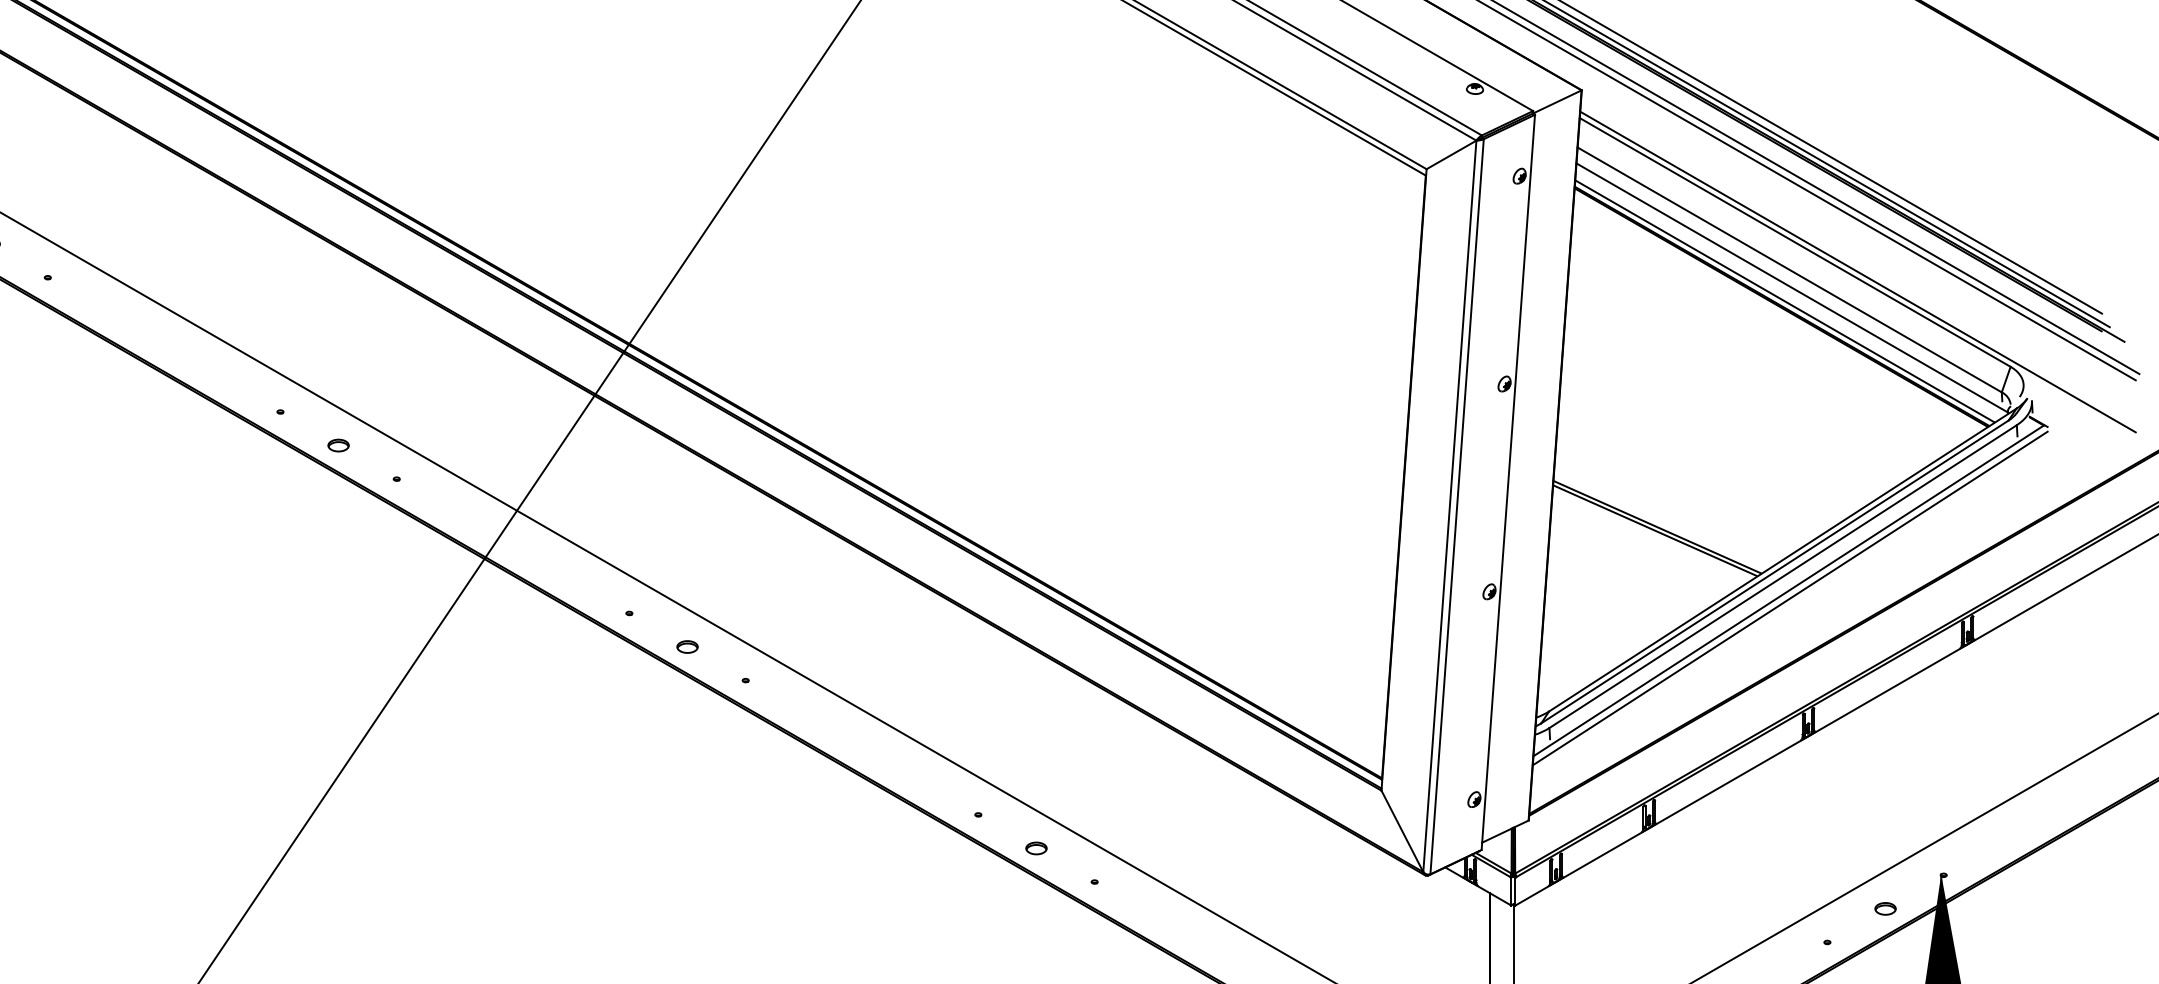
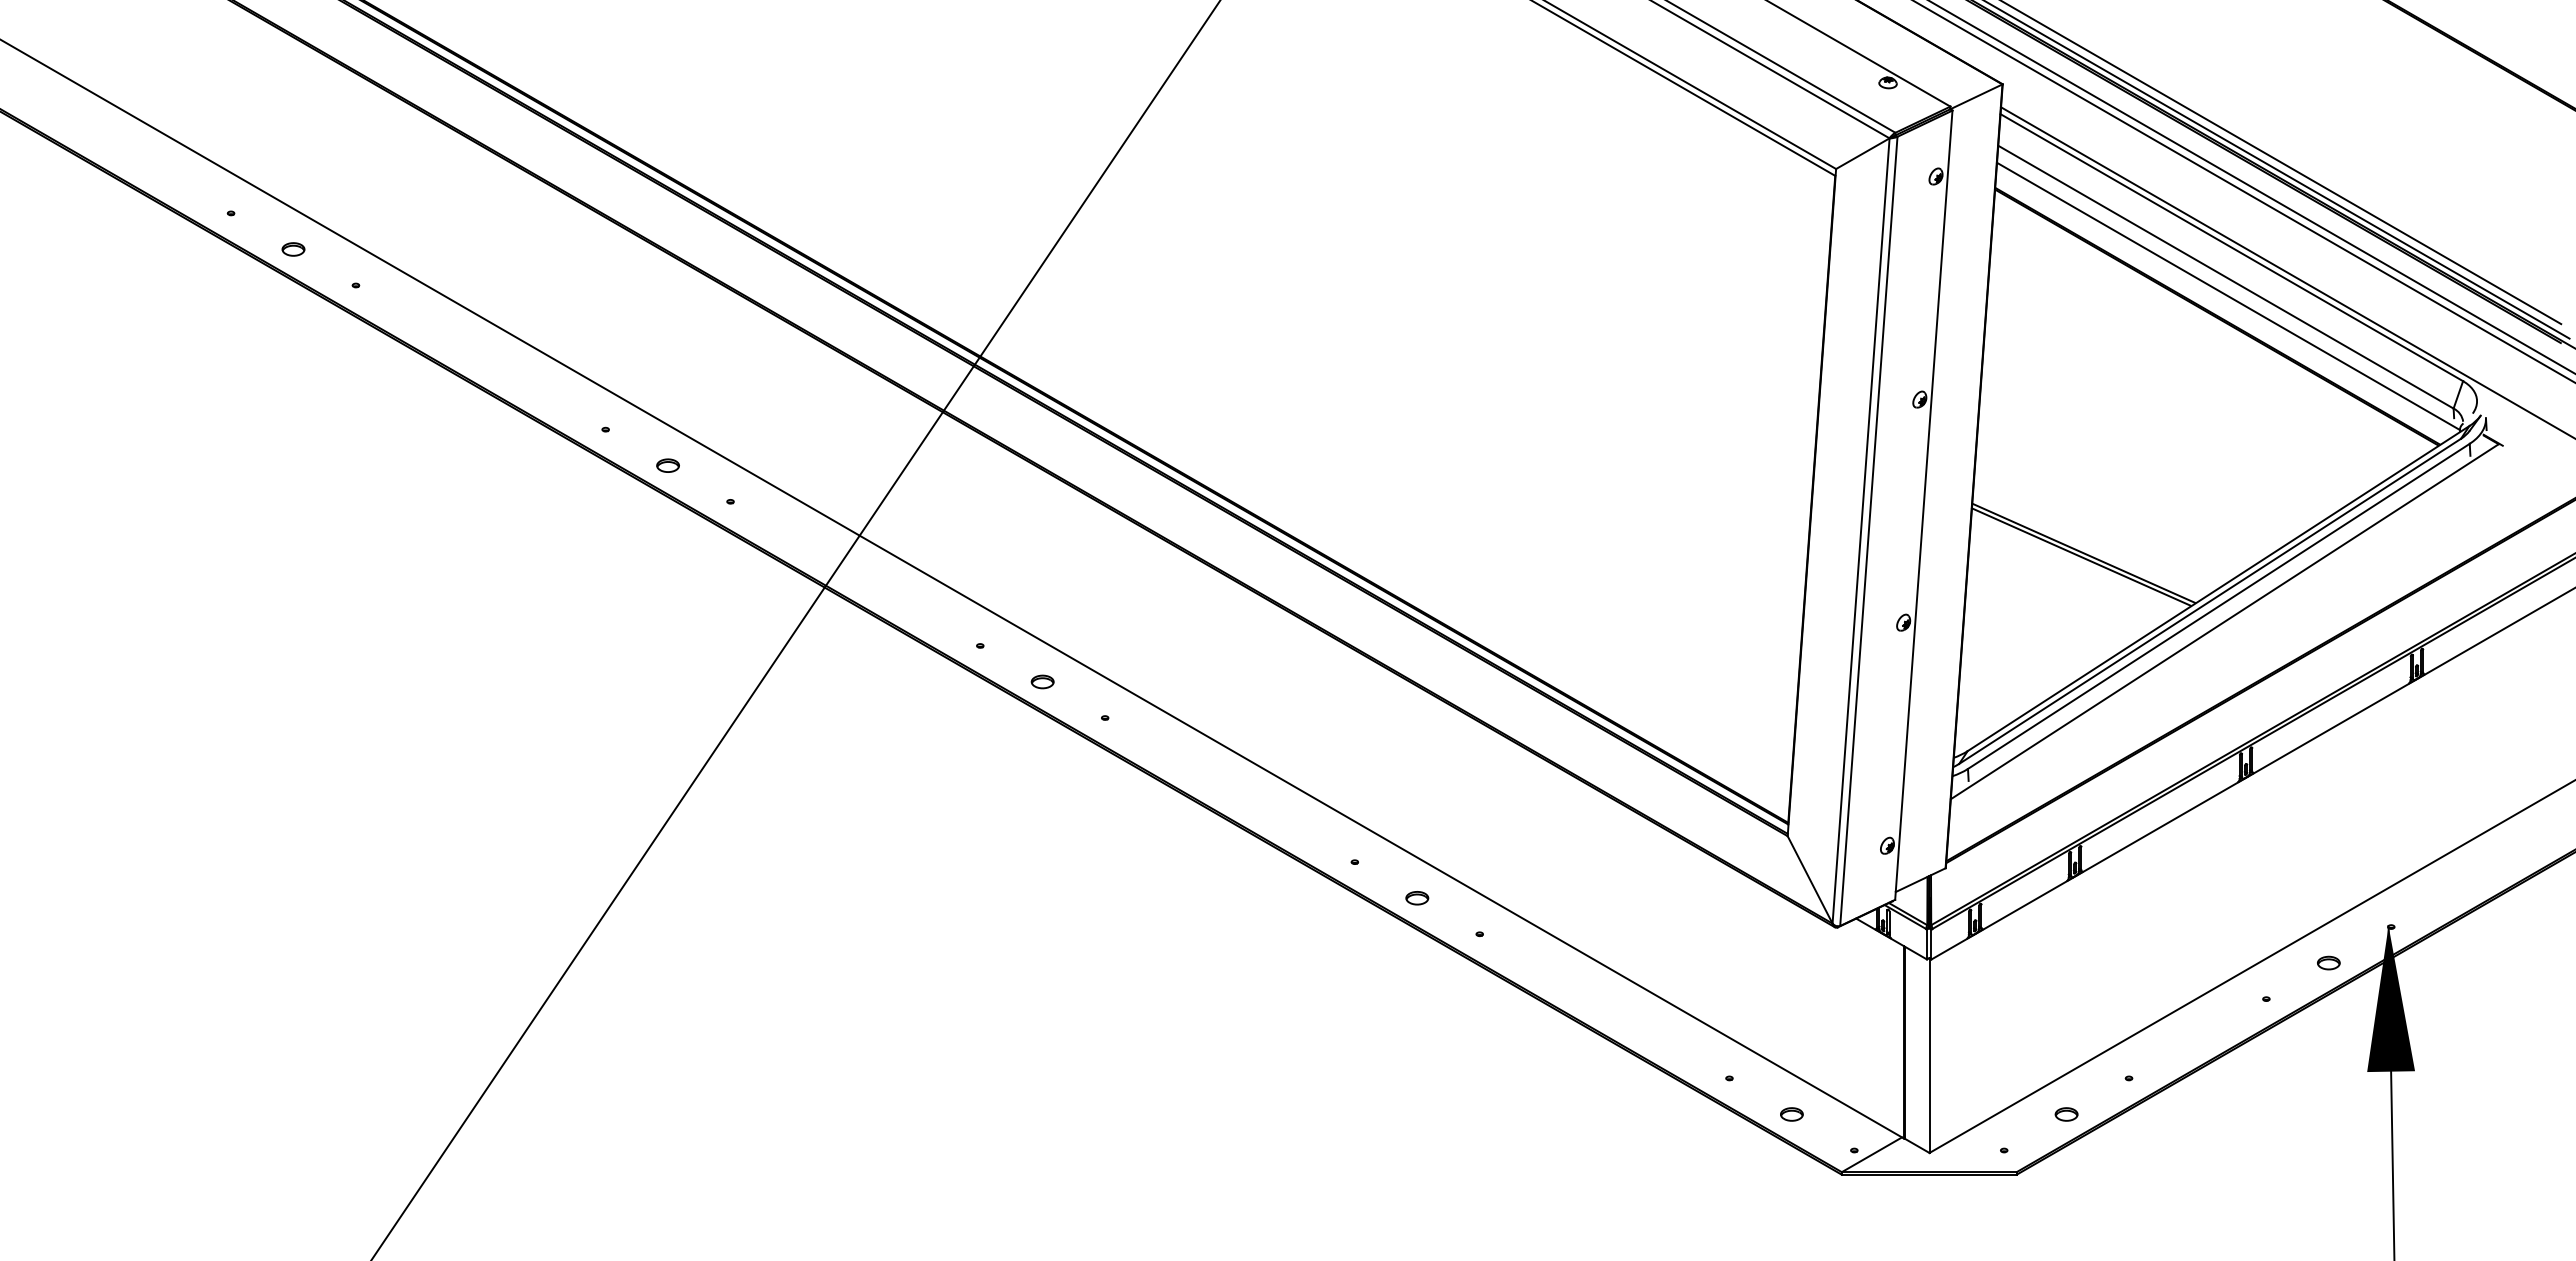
line: (1784, 300) -> (2220, 310), removed
line: (1790, 598) -> (2226, 629), removed

